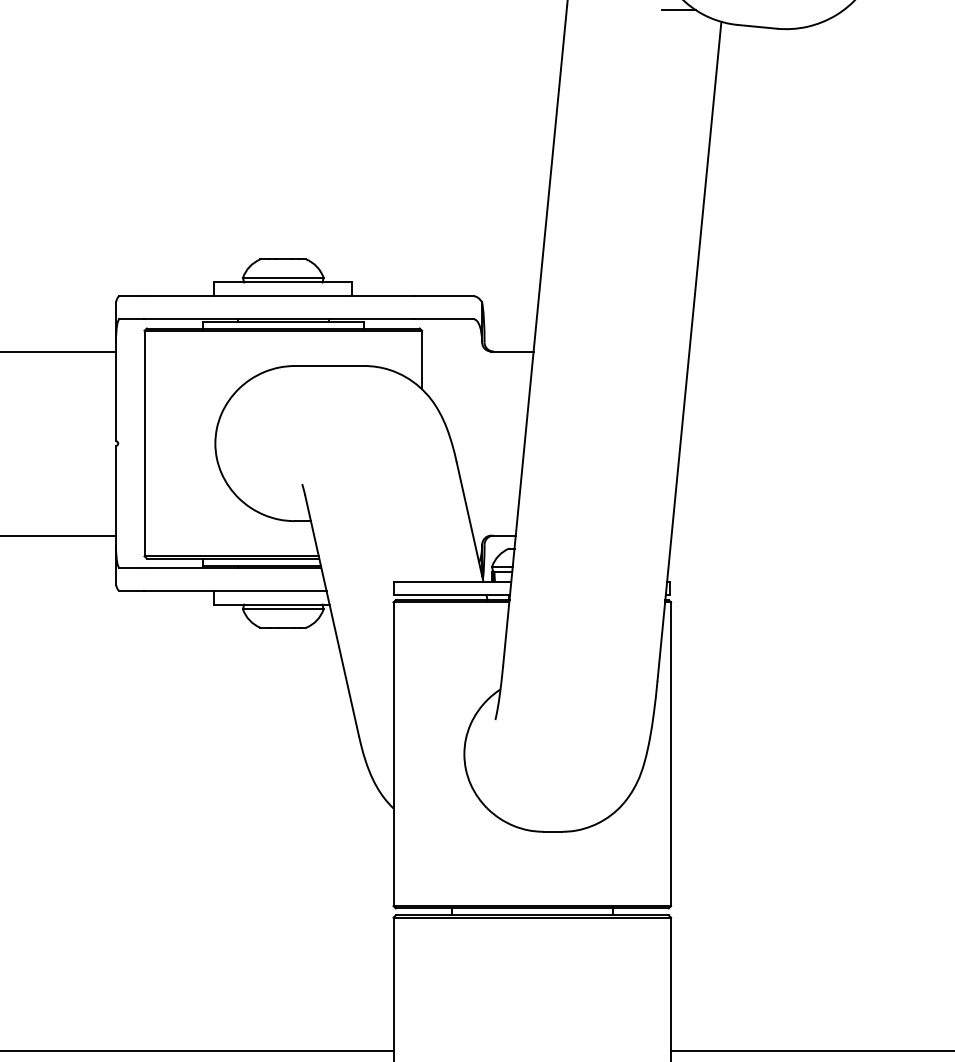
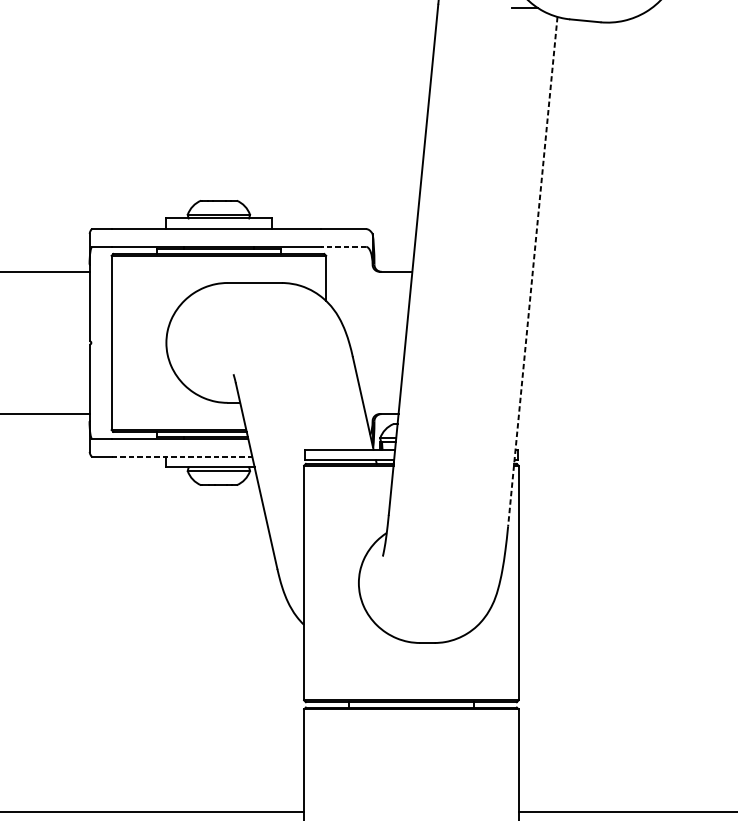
line: (444, 319) -> (343, 247), solid -> dashed
line: (689, 351) -> (532, 271), solid -> dashed
line: (236, 590) -> (182, 456), solid -> dashed

